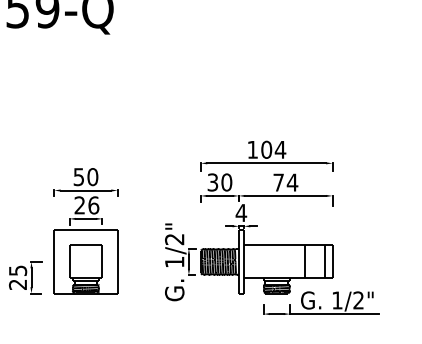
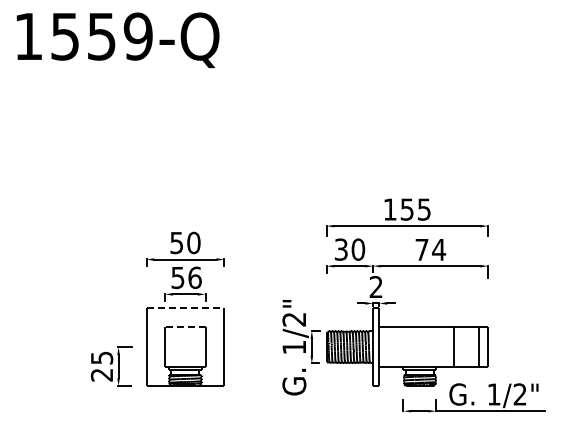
text: (273, 149) -> (415, 209), 104 -> 155
text: (79, 205) -> (177, 277), 26 -> 56
text: (241, 212) -> (376, 286), 4 -> 2
line: (86, 230) -> (185, 308), solid -> dashed
line: (85, 245) -> (184, 326), solid -> dashed

